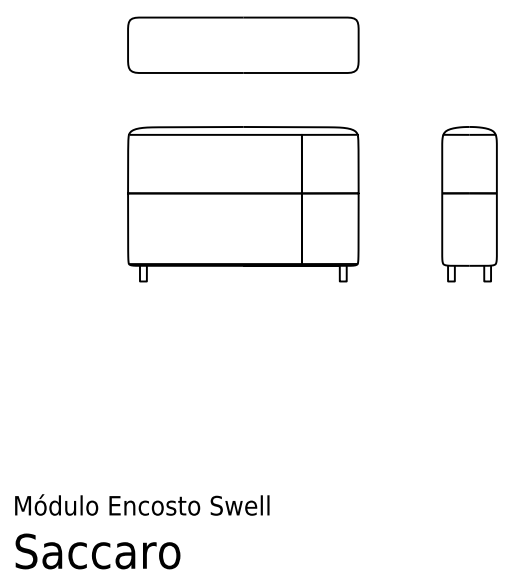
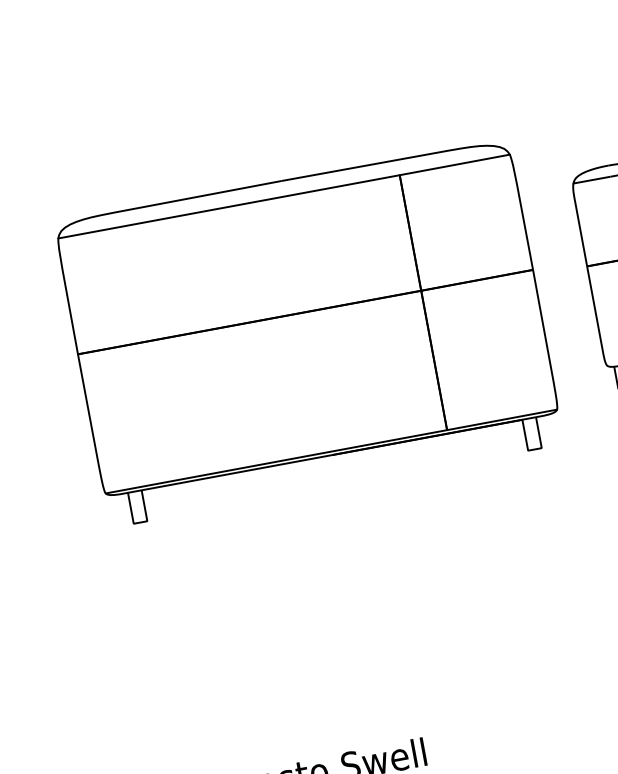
part: (243, 44) -> (268, 108), removed
part: (243, 204) -> (309, 333), size x1.4

